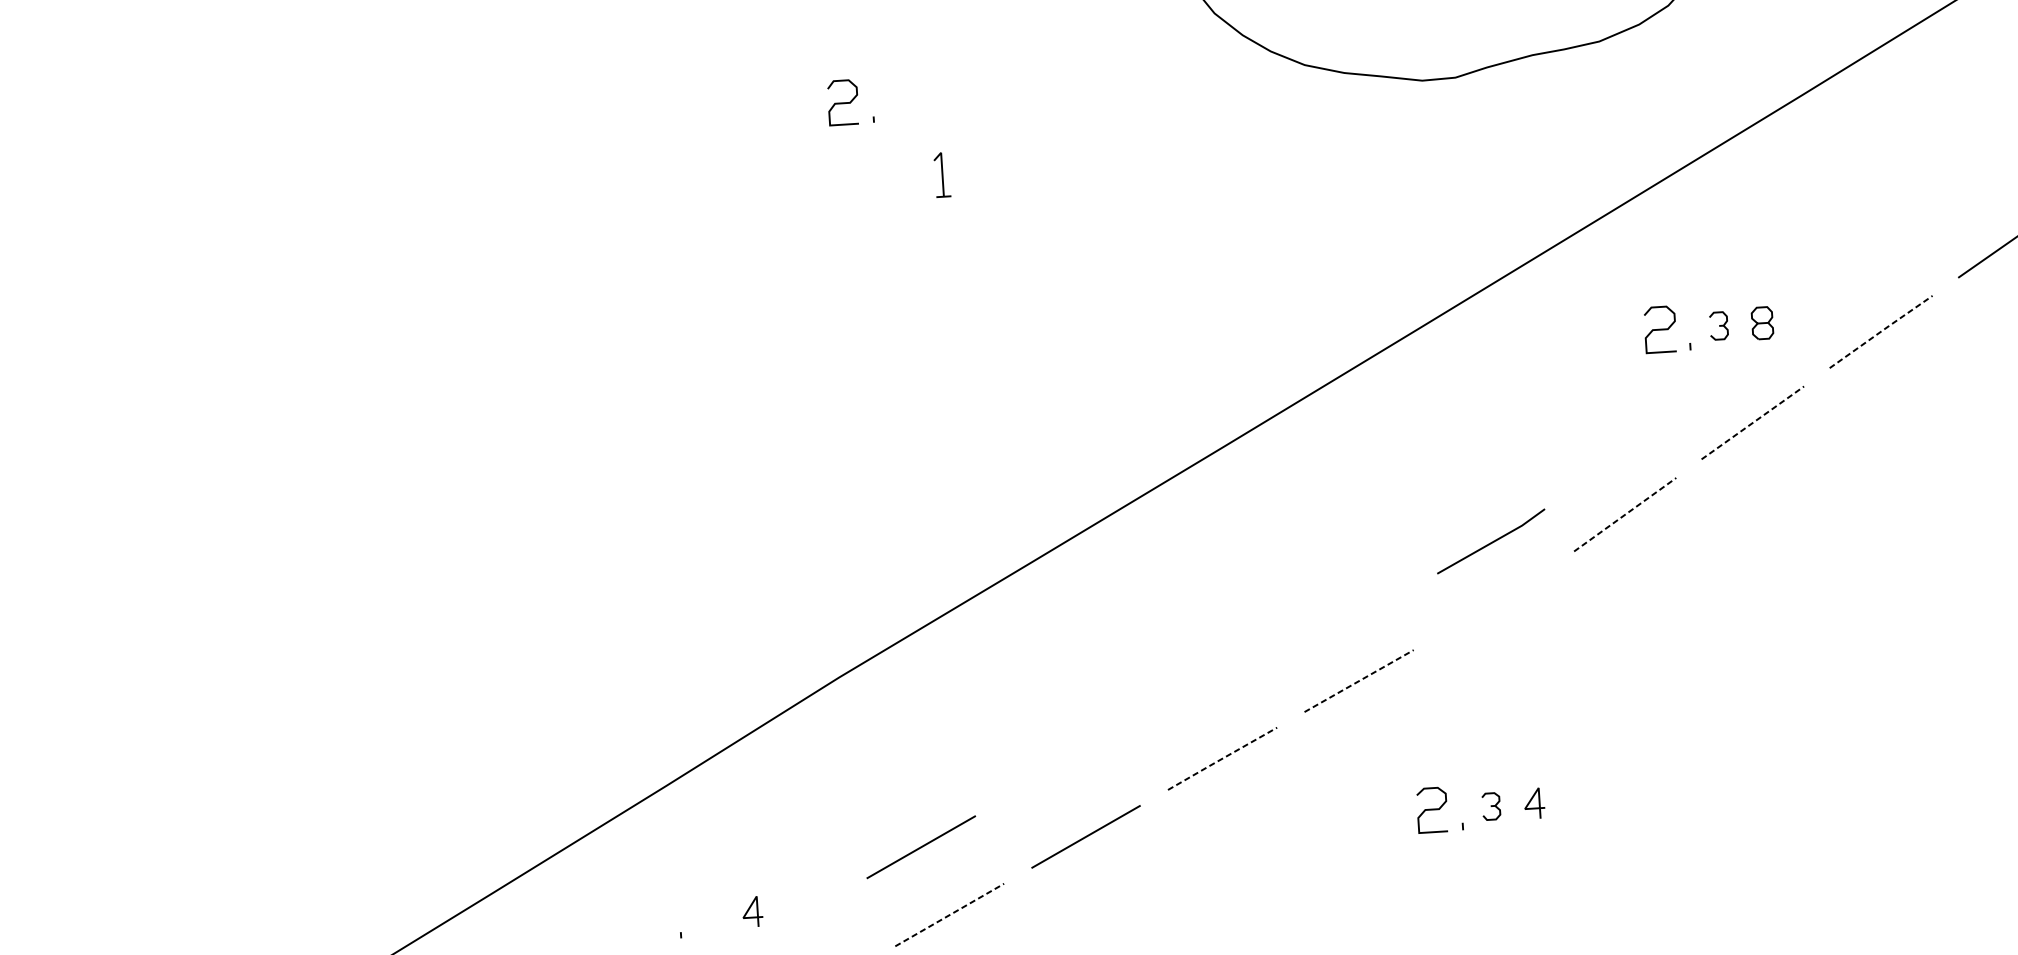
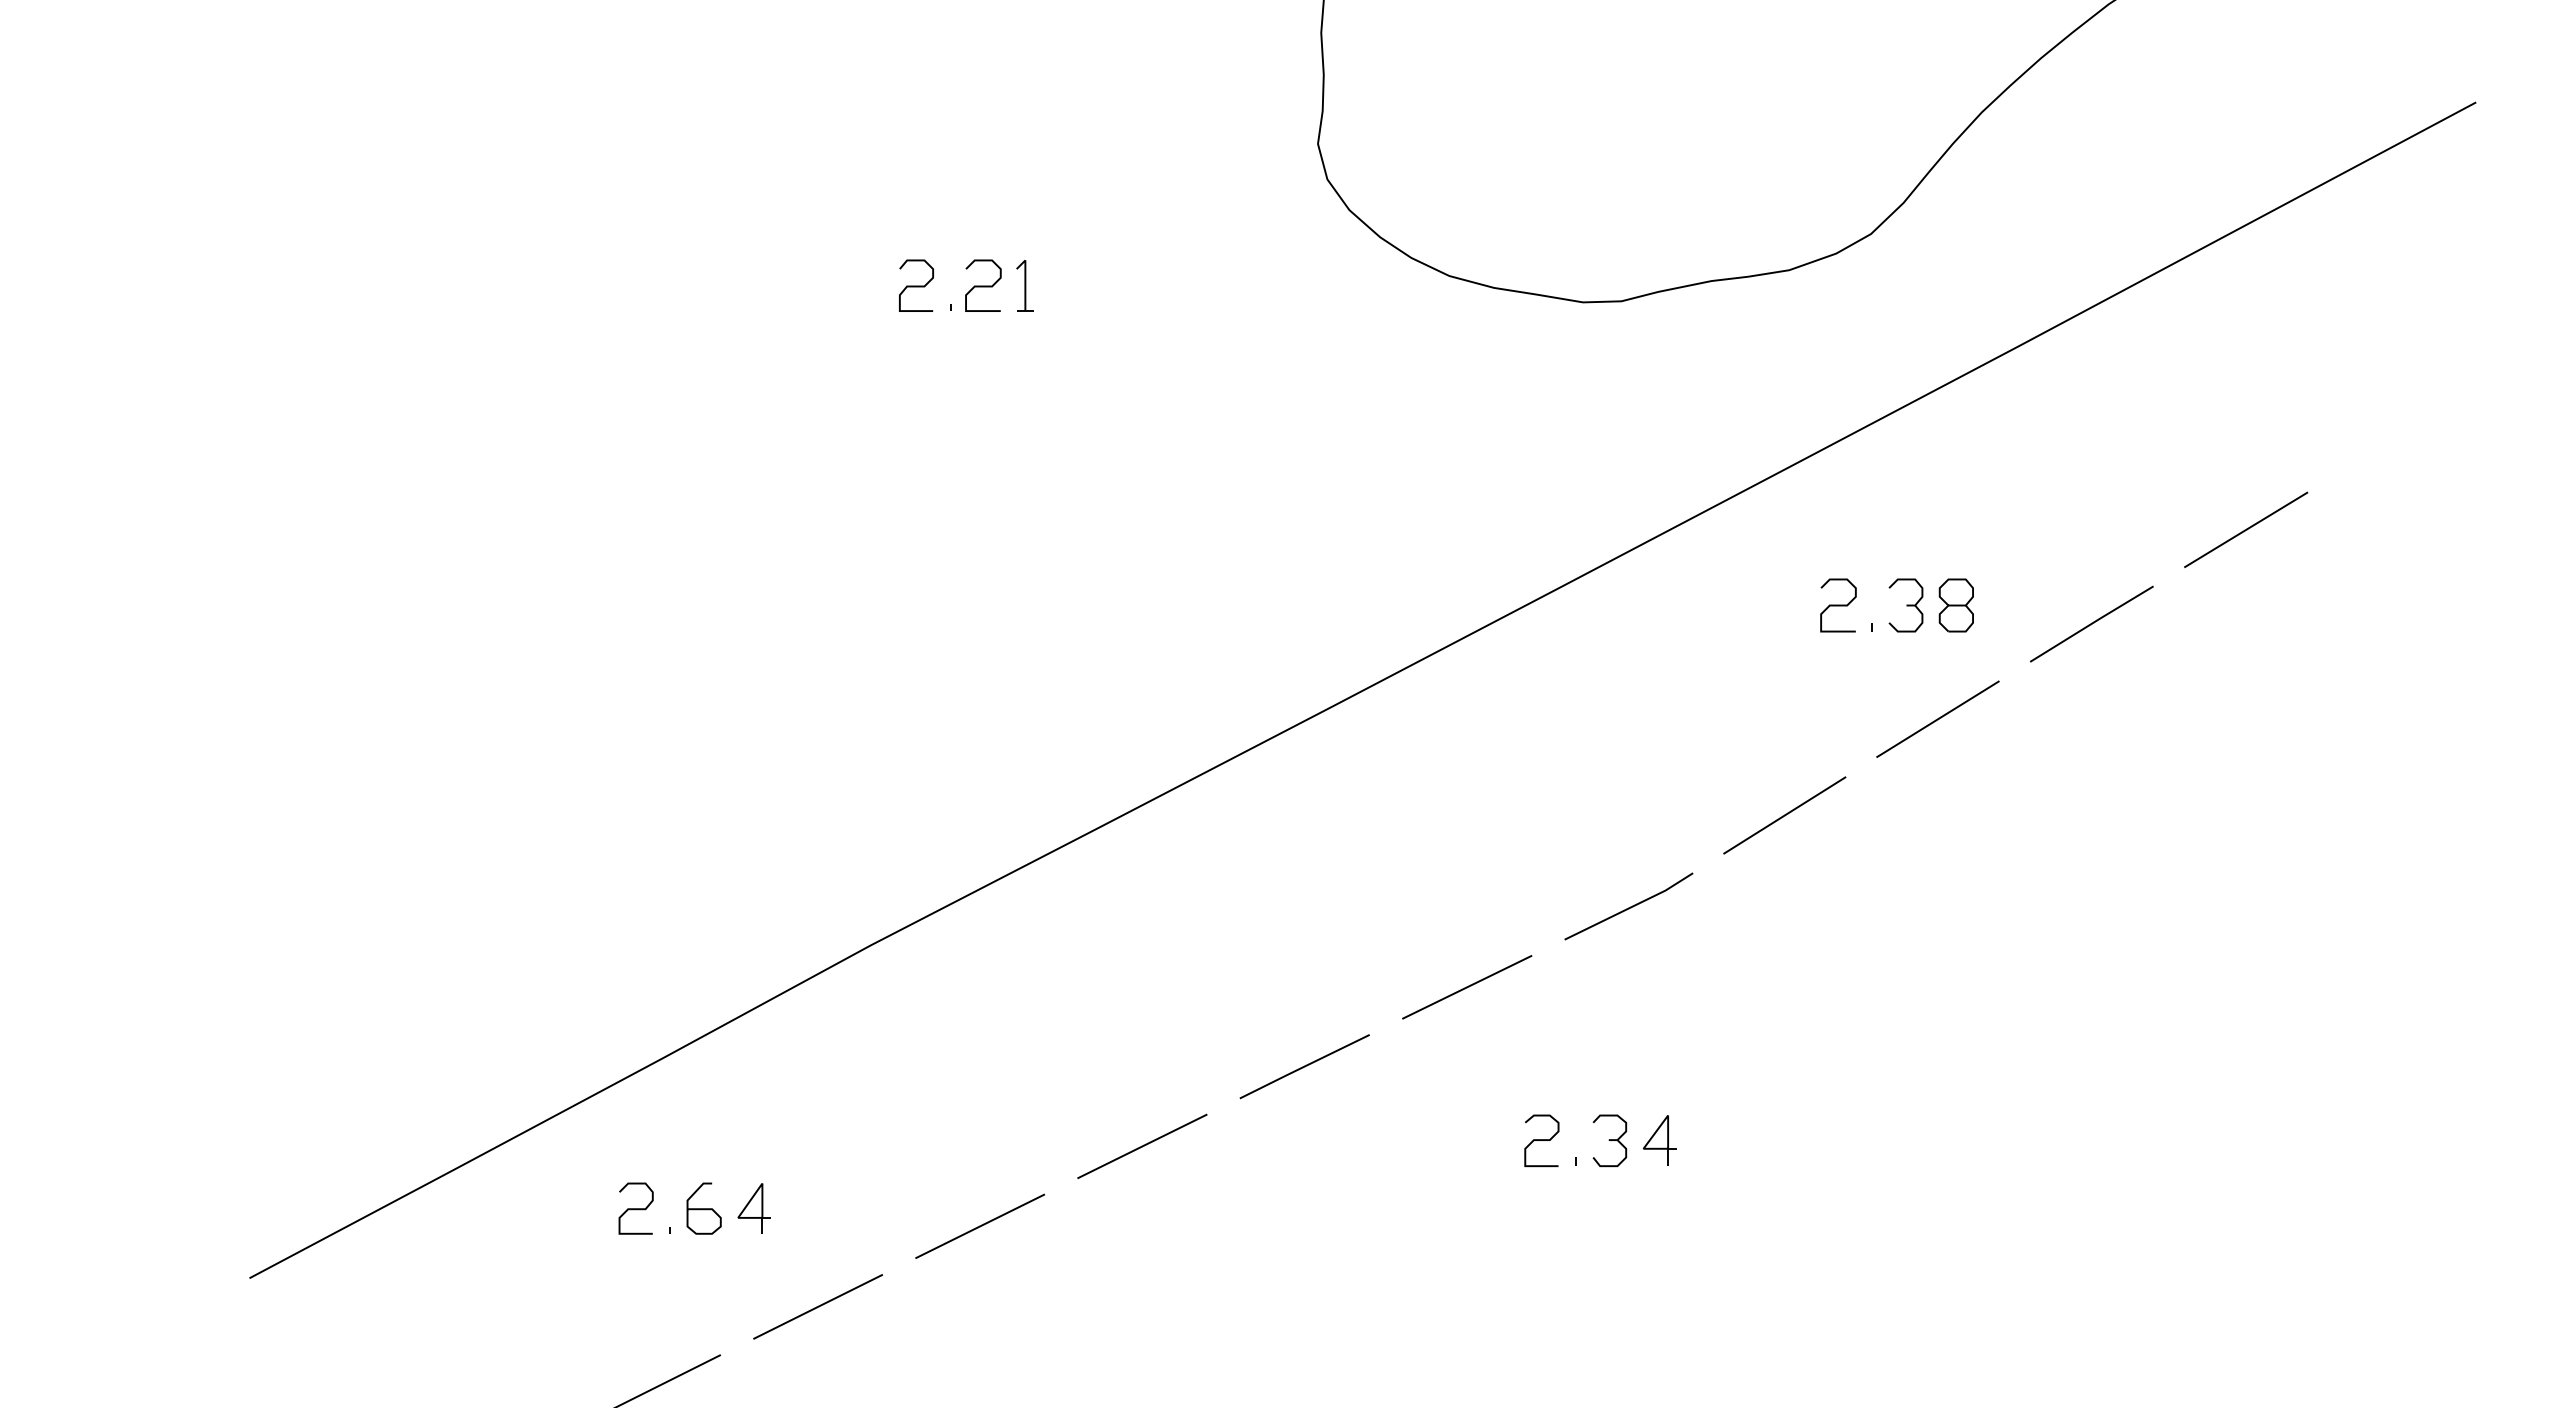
curve: (901, 98) -> (983, 285), added
part: (941, 174) -> (1024, 285), moved
part: (1761, 323) -> (1955, 605), size x1.43
part: (1718, 326) -> (1905, 605), size x1.67
line: (1881, 331) -> (2092, 623), dashed -> solid
line: (1752, 423) -> (1937, 719), dashed -> solid
line: (1625, 514) -> (1785, 815), dashed -> solid
line: (1490, 542) -> (1628, 907), moved
line: (1359, 681) -> (1467, 987), dashed -> solid
line: (1222, 758) -> (1304, 1066), dashed -> solid
part: (1534, 803) -> (1659, 1140), size x1.43
part: (1490, 806) -> (1609, 1140), size x1.67
line: (921, 846) -> (952, 1145), removed
part: (752, 911) -> (753, 1208), size x1.43
part: (708, 914) -> (703, 1208), added
line: (950, 915) -> (980, 1226), dashed -> solid
curve: (649, 918) -> (635, 1208), added

